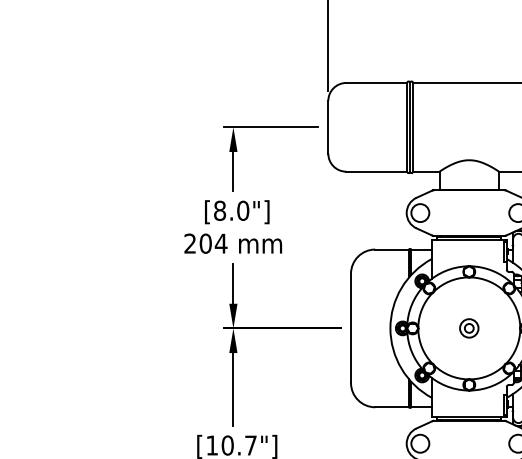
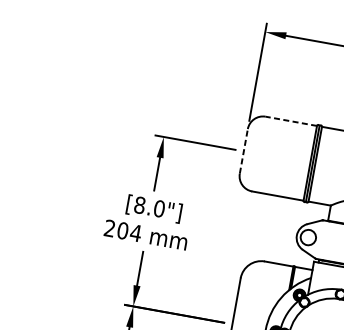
line: (376, 82) -> (291, 120), solid -> dashed
line: (328, 126) -> (244, 150), solid -> dashed

